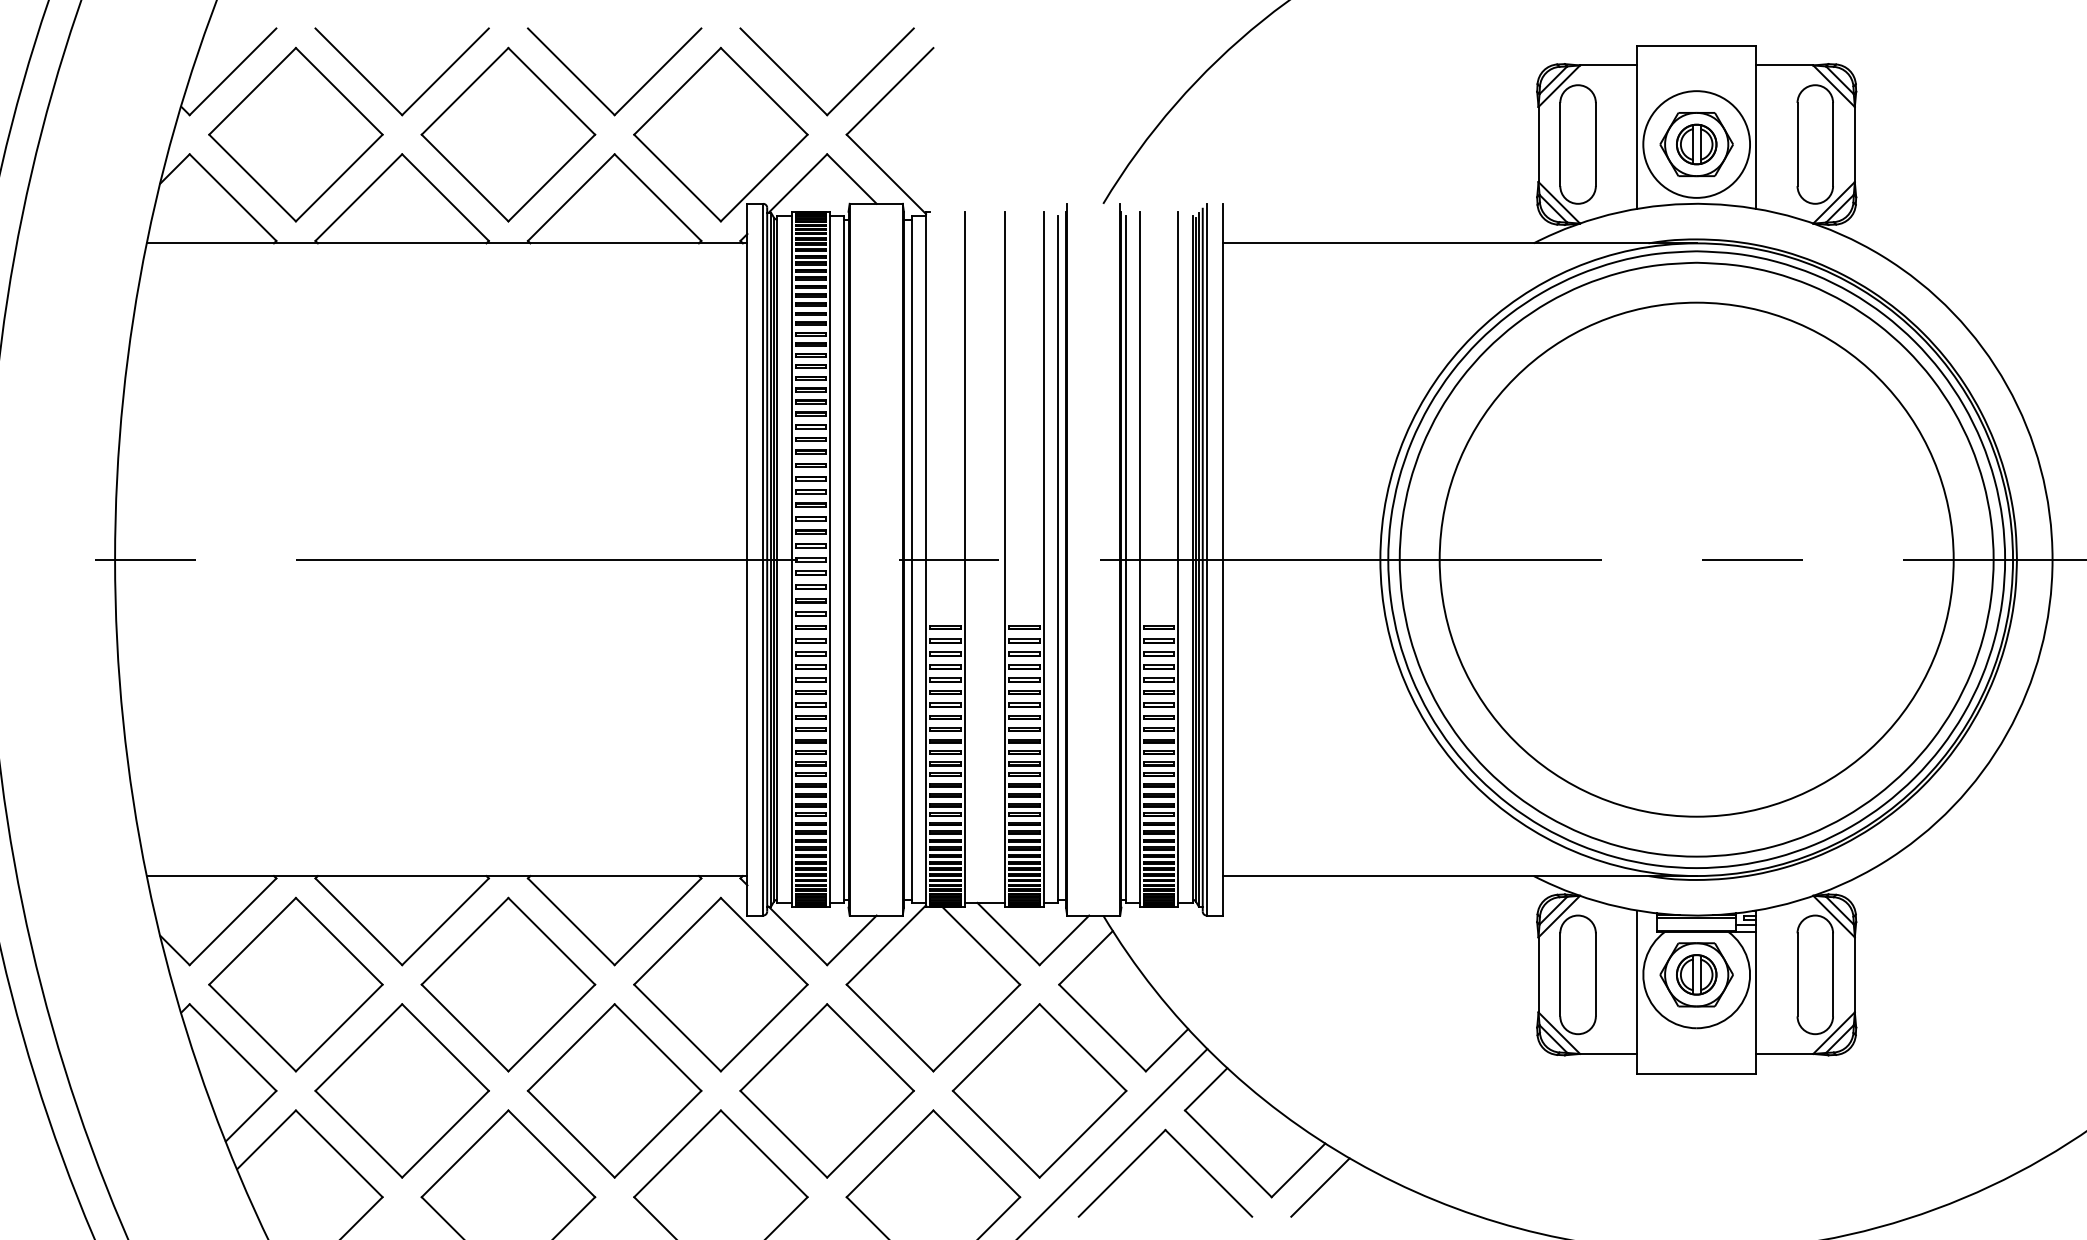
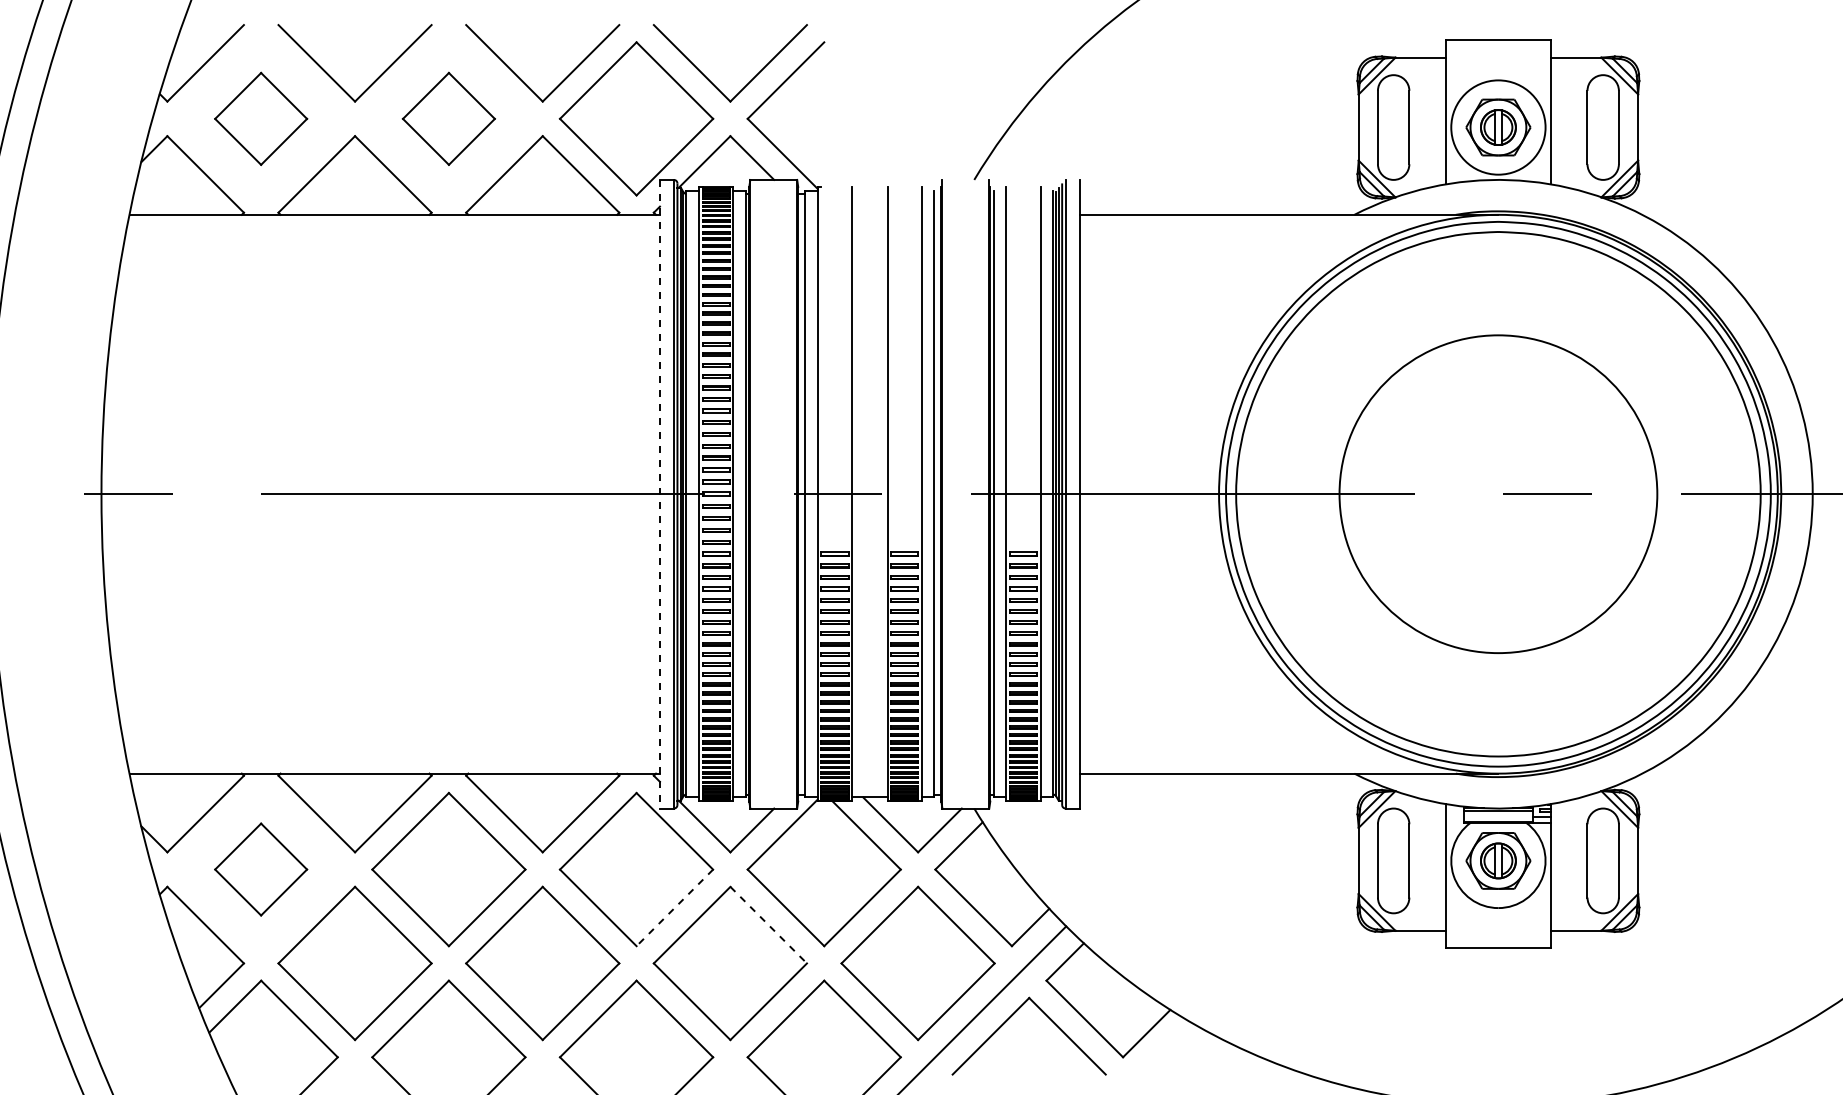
part: (295, 134) -> (260, 118), size x0.6
part: (507, 134) -> (448, 118), size x0.6
line: (746, 559) -> (659, 494), solid -> dashed
circle: (1696, 559) -> (1498, 494), size x0.7
part: (295, 984) -> (260, 869), size x0.6
line: (763, 1028) -> (674, 908), solid -> dashed
line: (871, 1047) -> (769, 925), solid -> dashed
line: (1319, 1187) -> (1165, 1048), removed

